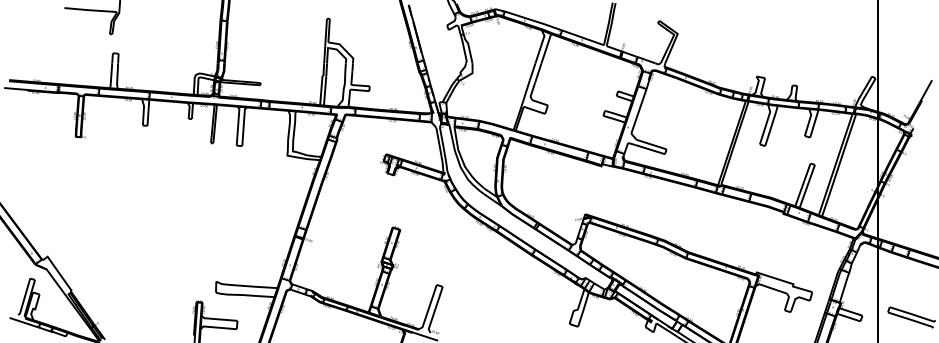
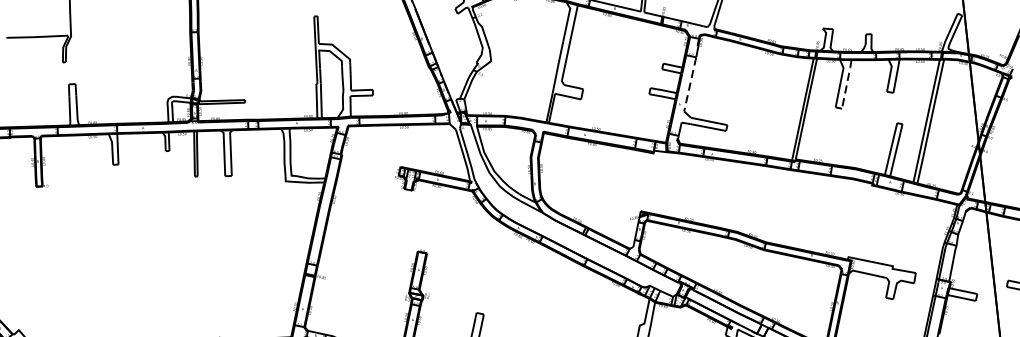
line: (638, 111) -> (689, 84), solid -> dashed
line: (771, 125) -> (846, 83), solid -> dashed

